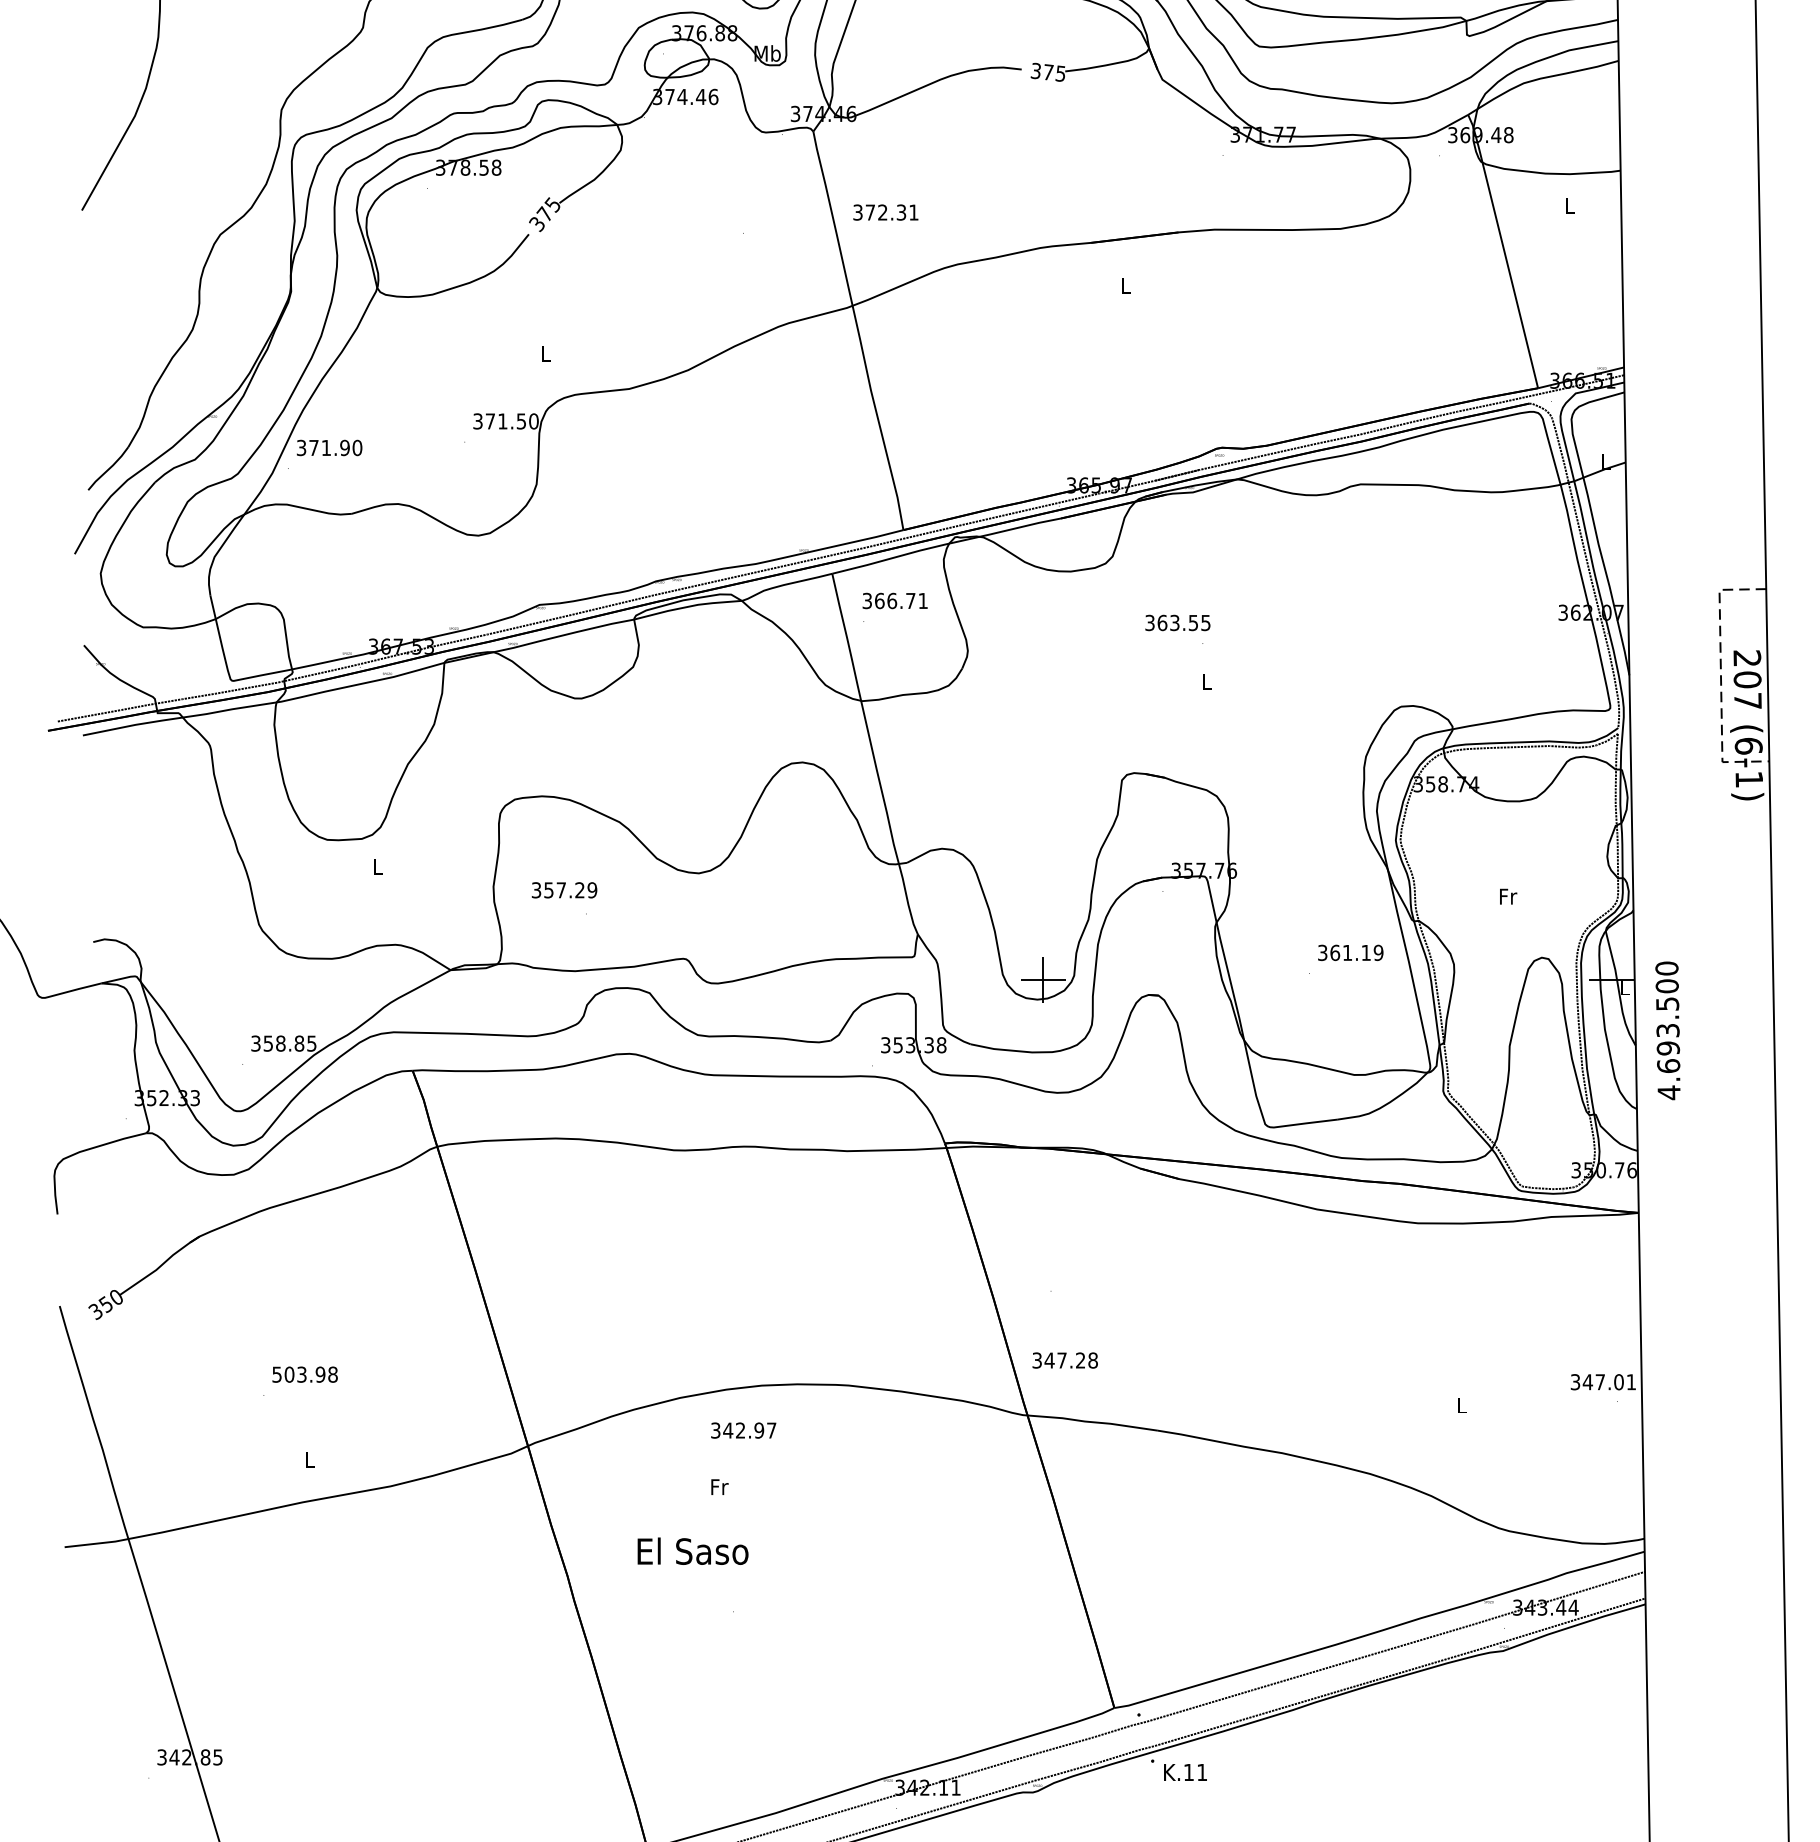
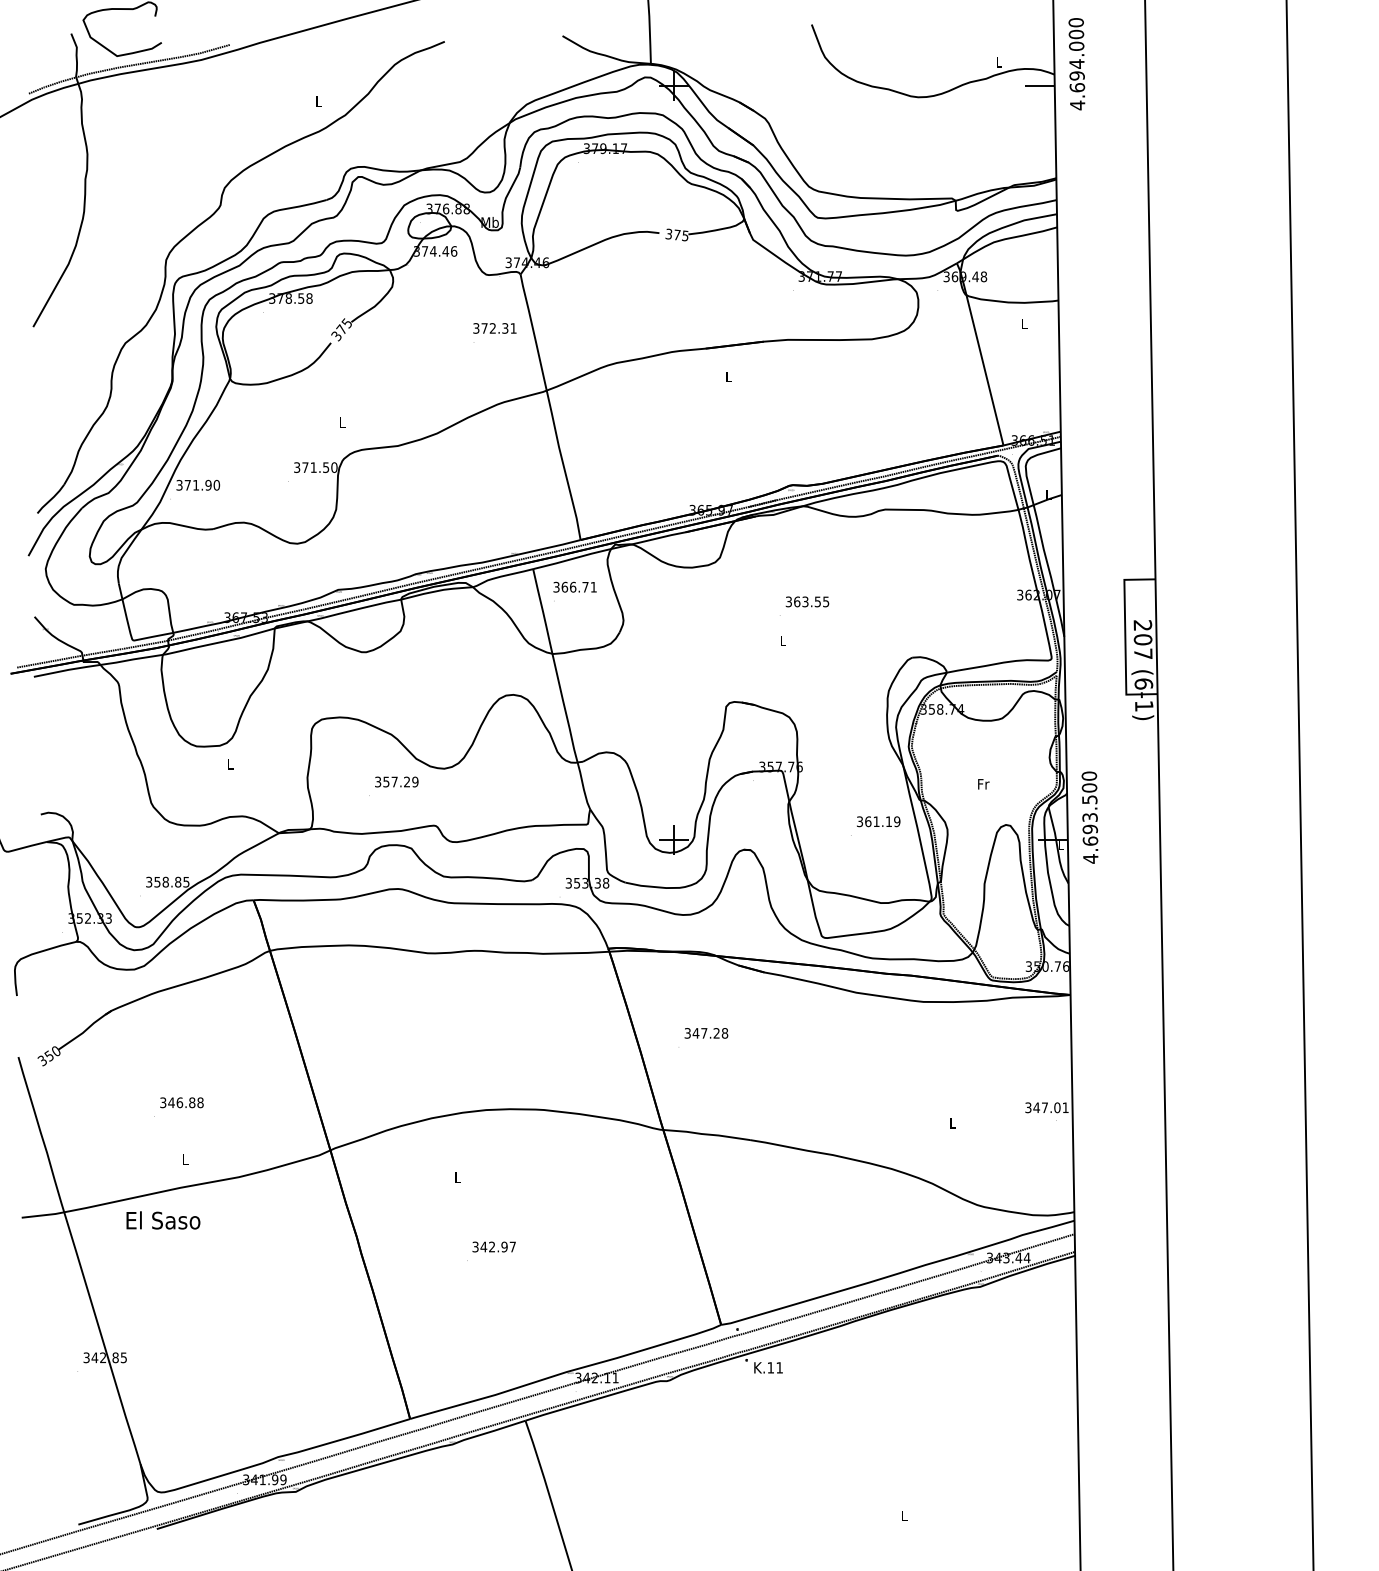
text: (885, 212) -> (494, 328), moved
text: (1177, 622) -> (807, 601), moved
line: (1721, 676) -> (1125, 637), dashed -> solid
text: (564, 889) -> (396, 781), moved
text: (1667, 1030) -> (1089, 817), moved
text: (1065, 1360) -> (706, 1033), moved
text: (298, 1374) -> (177, 1102), 503.98 -> 346.88
text: (742, 1429) -> (493, 1246), moved
text: (720, 1486) -> (458, 1177), Fr -> L
text: (693, 1551) -> (163, 1220), moved

